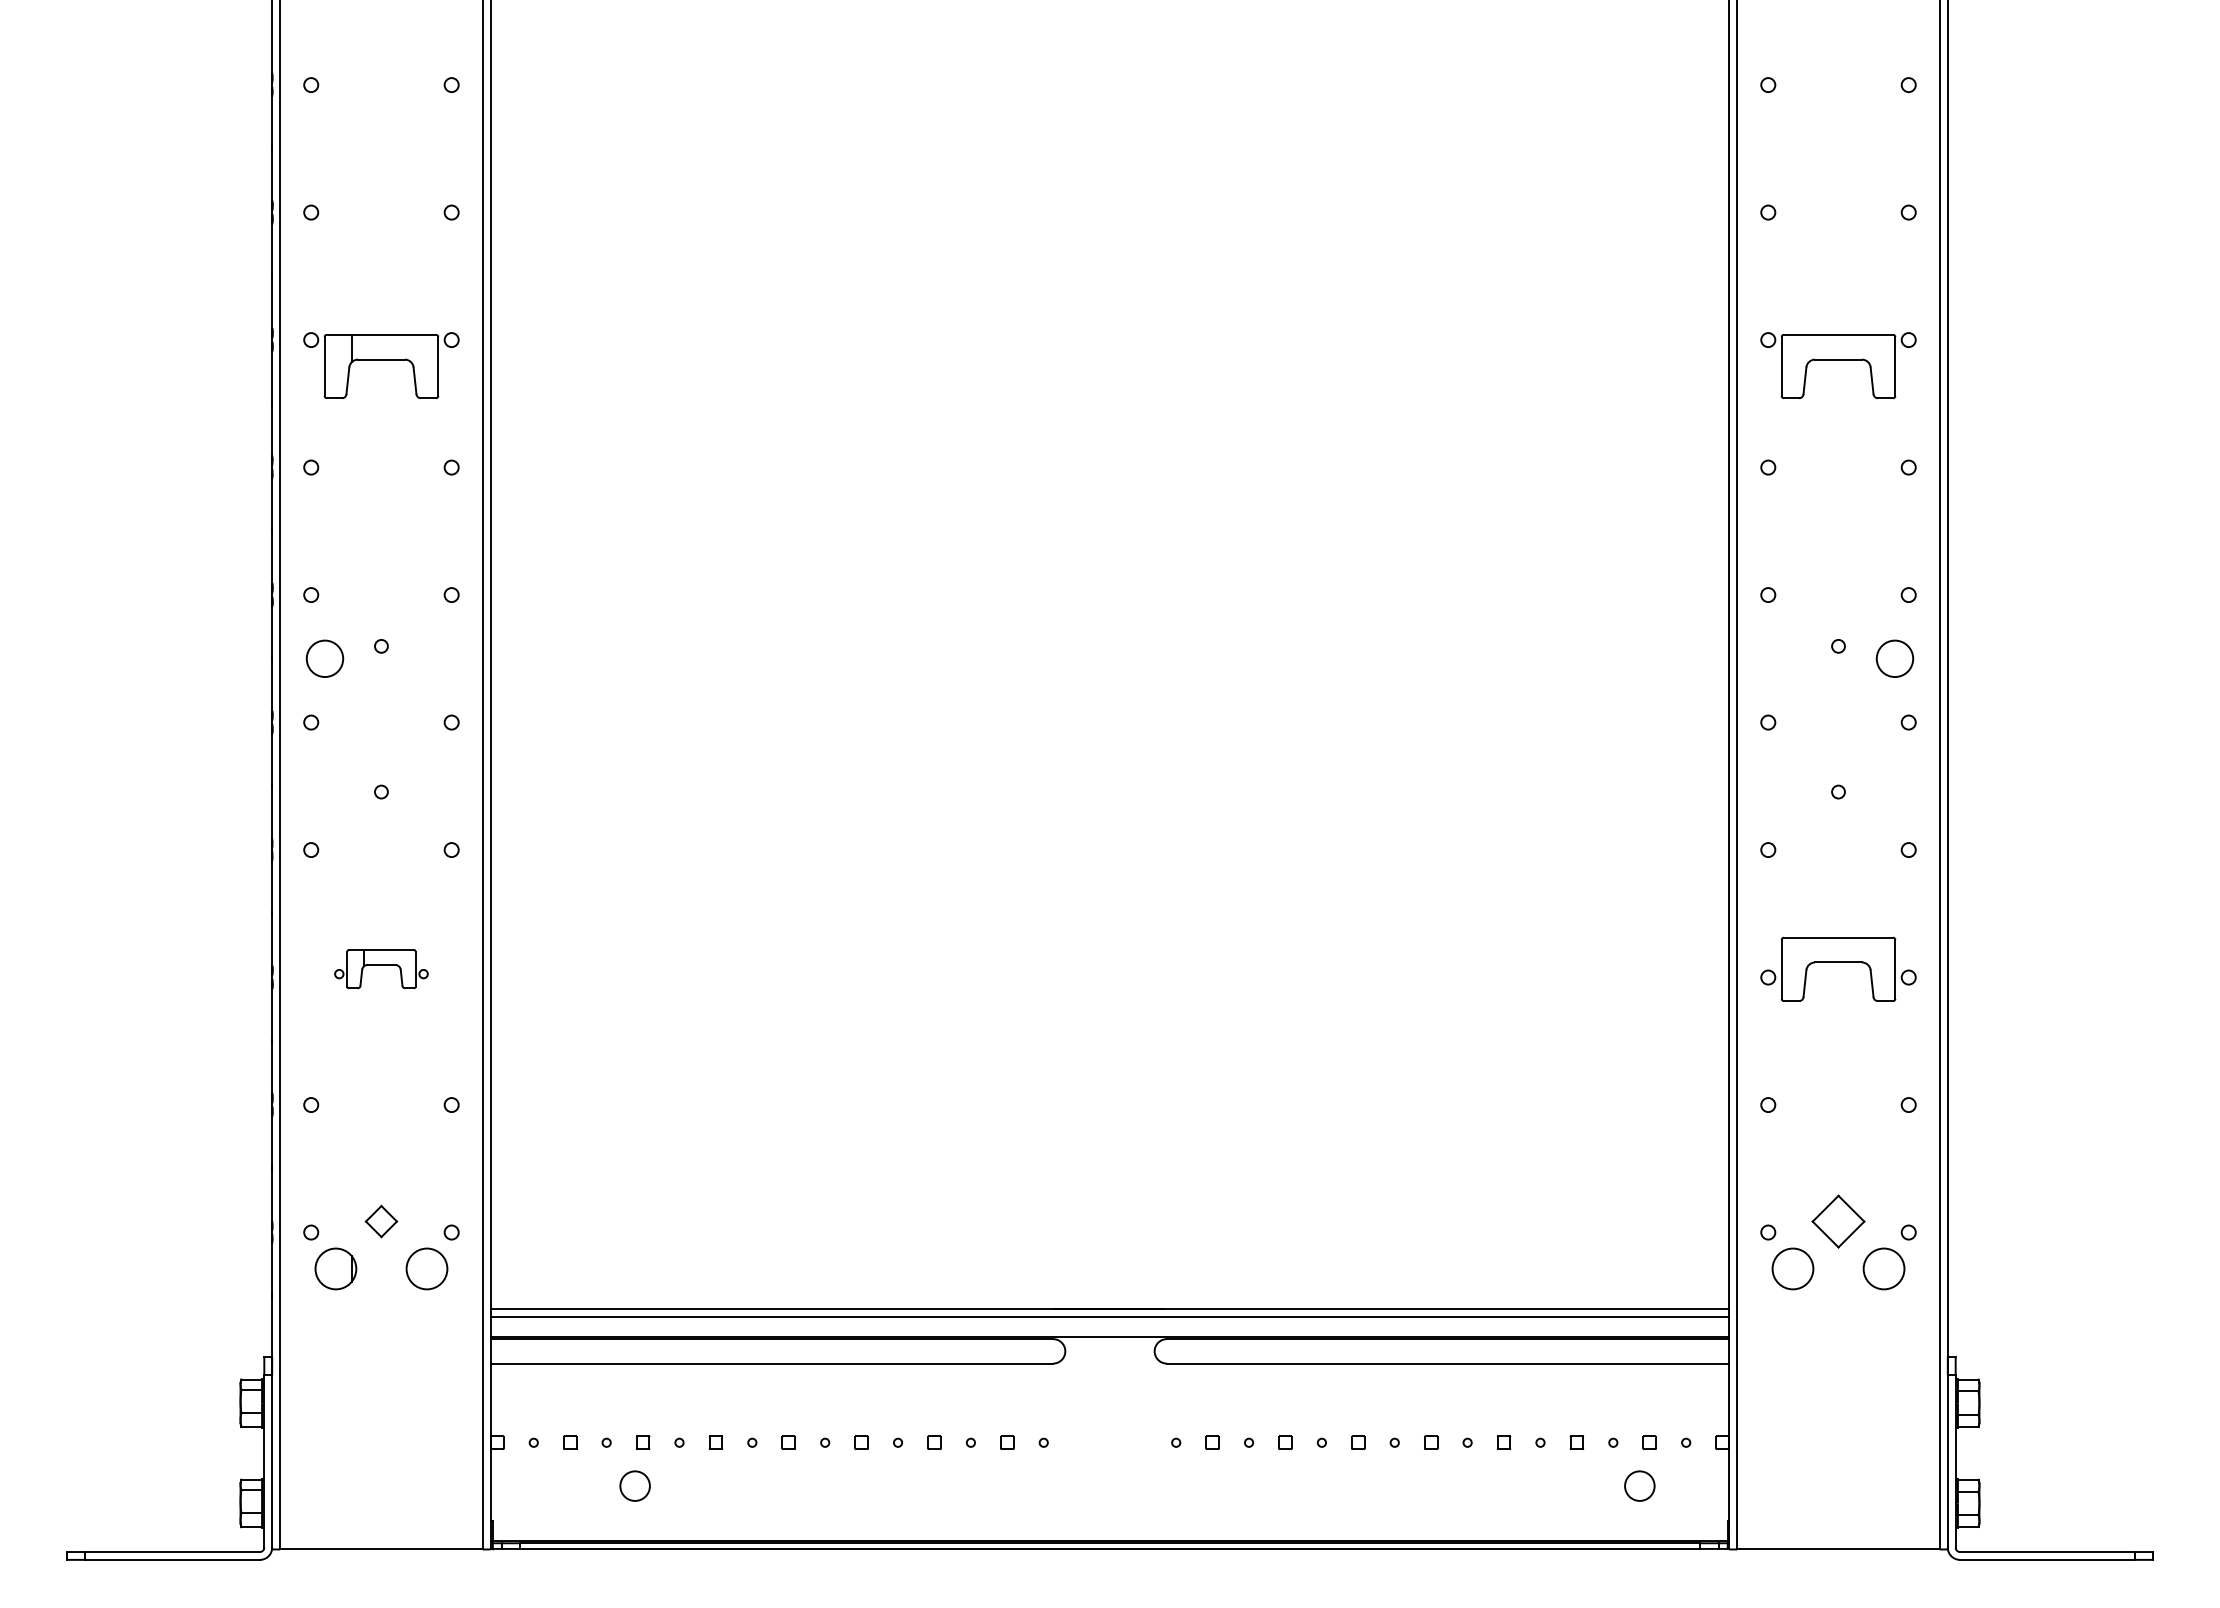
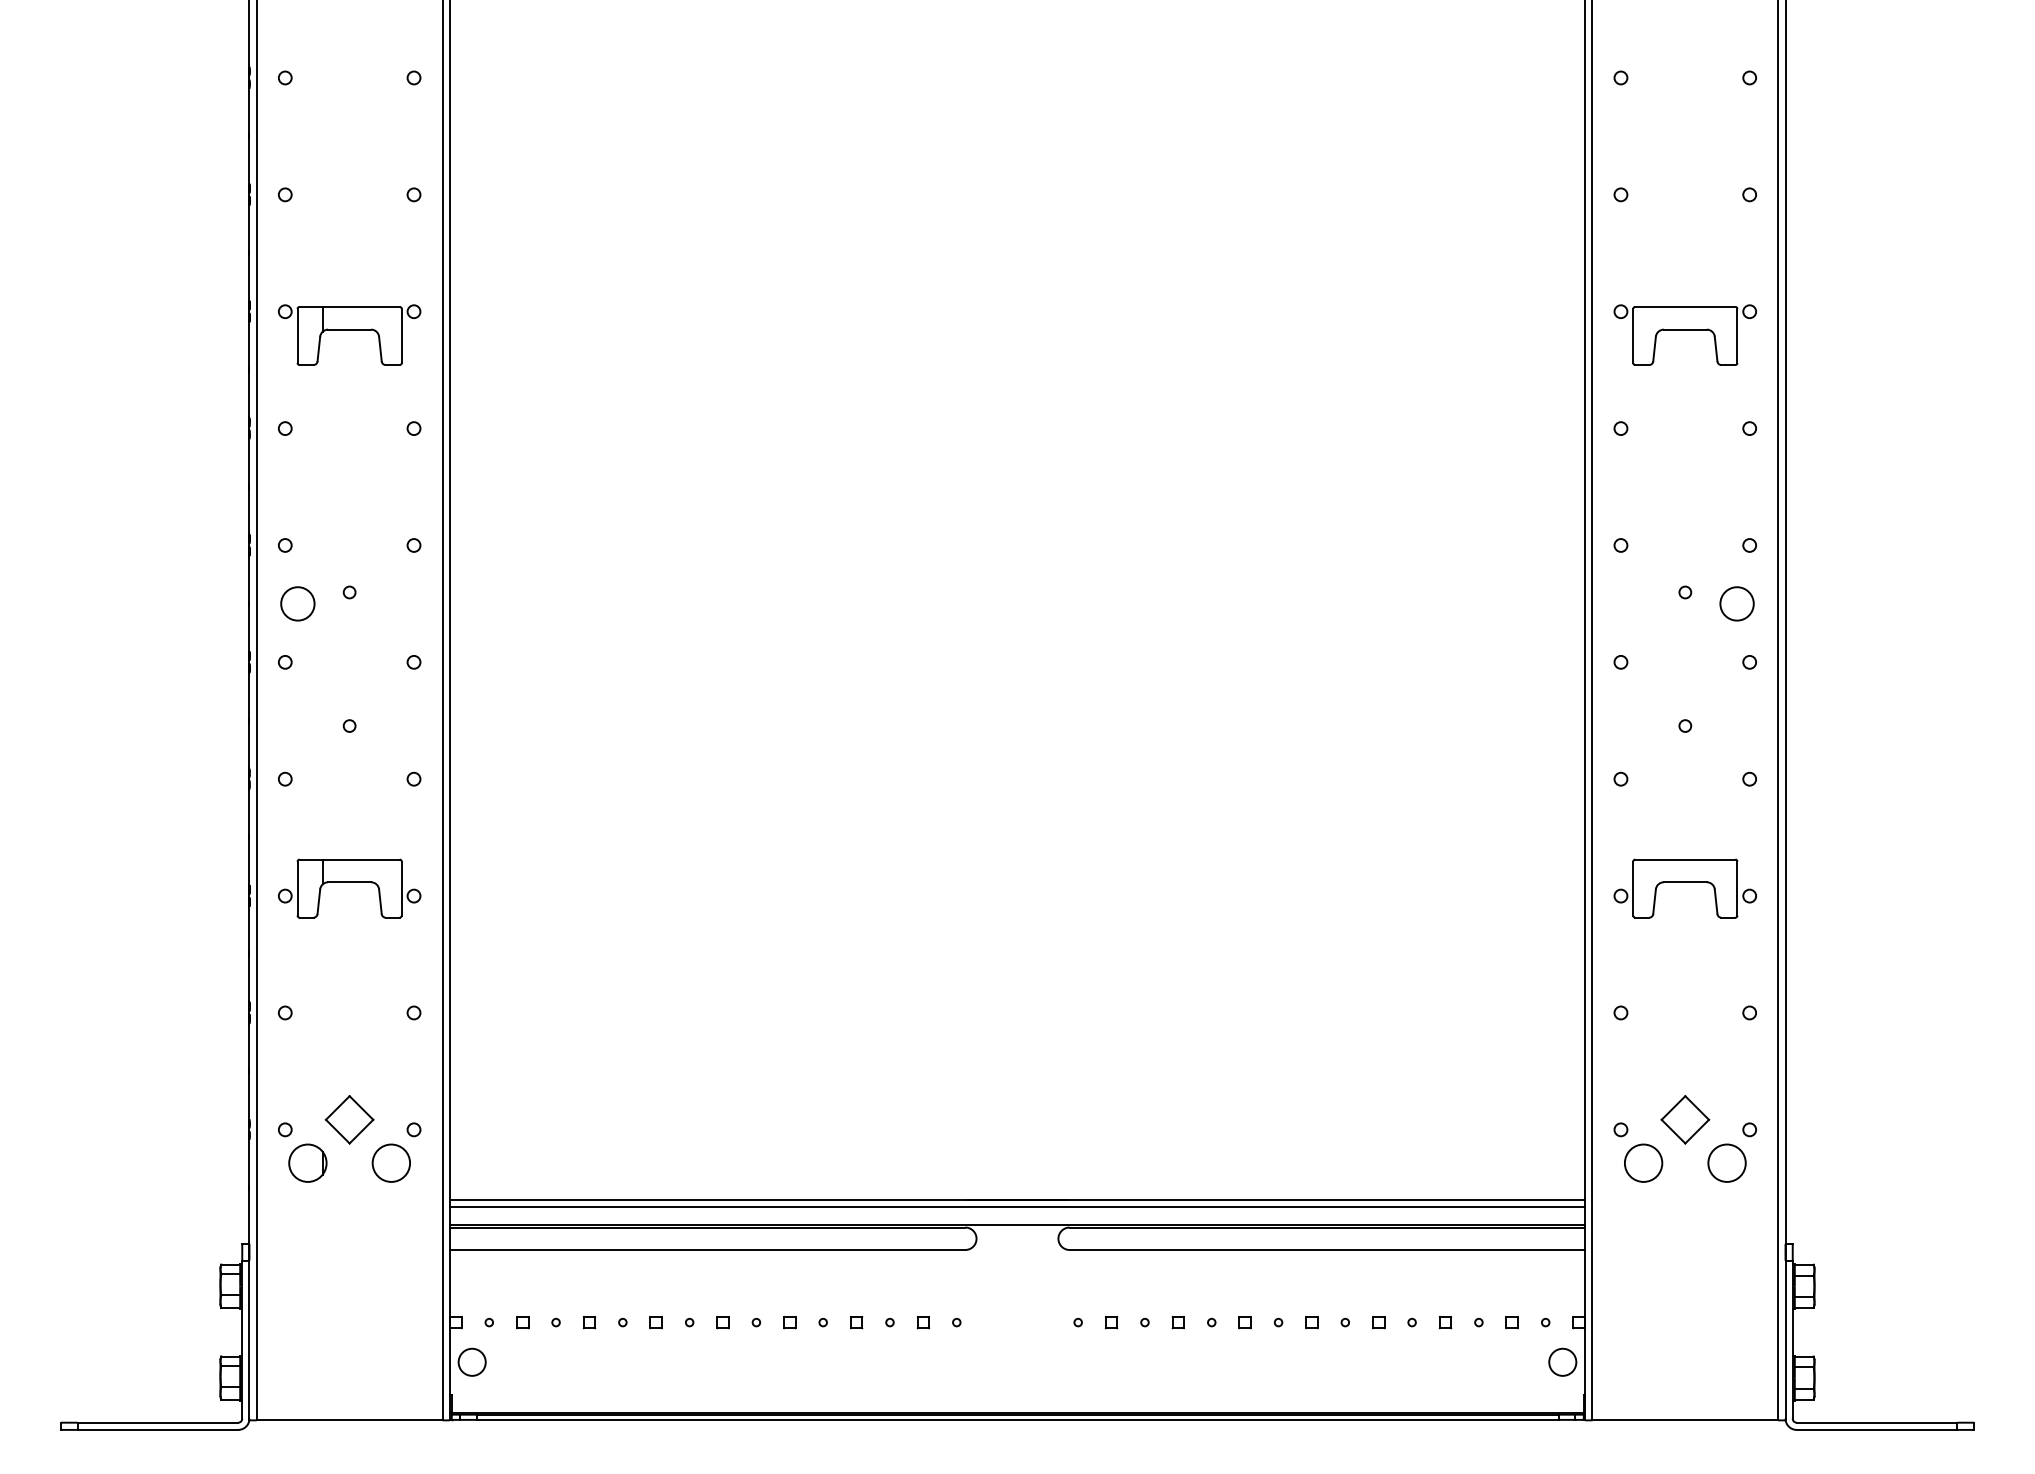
part: (381, 968) -> (349, 887), size x1.67
part: (381, 1221) -> (349, 1119), size x1.67
circle: (634, 1485) -> (471, 1361), moved
circle: (1639, 1485) -> (1562, 1361), moved

